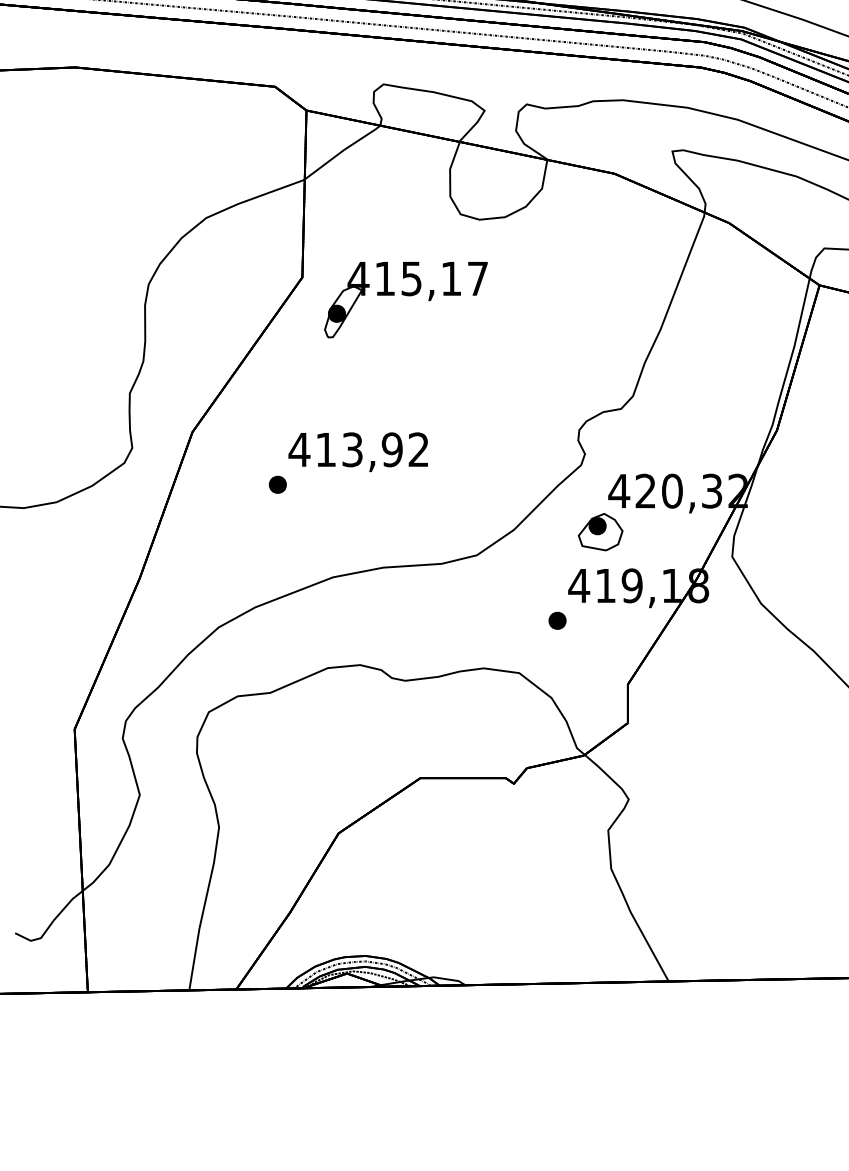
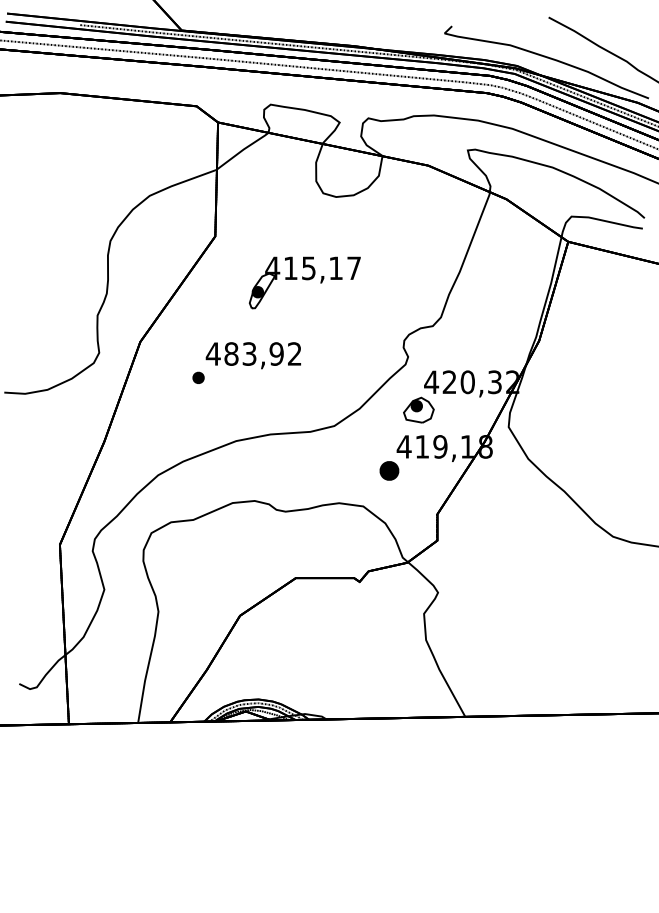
part: (405, 299) -> (304, 282), moved
text: (326, 449) -> (231, 353), 413,92 -> 483,92
part: (557, 620) -> (389, 470), size x1.6

